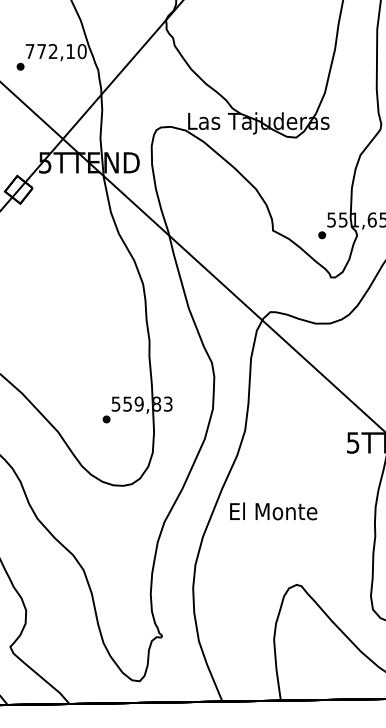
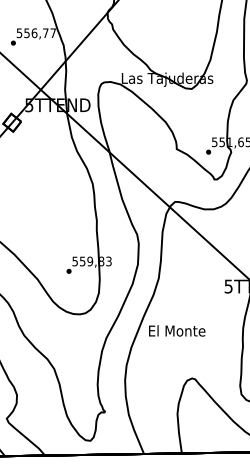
text: (56, 51) -> (36, 33), 772,10 -> 556,77

